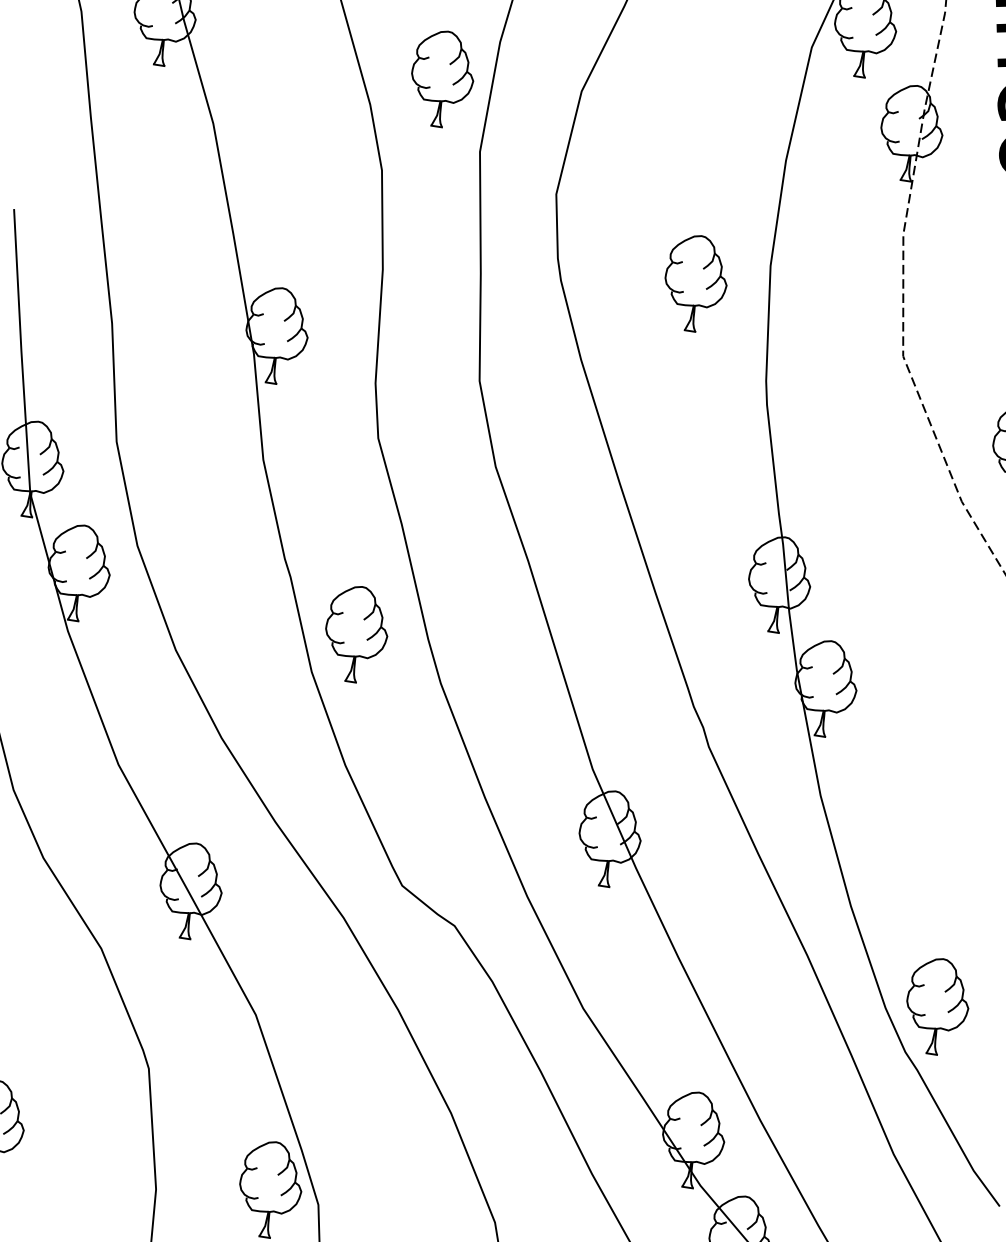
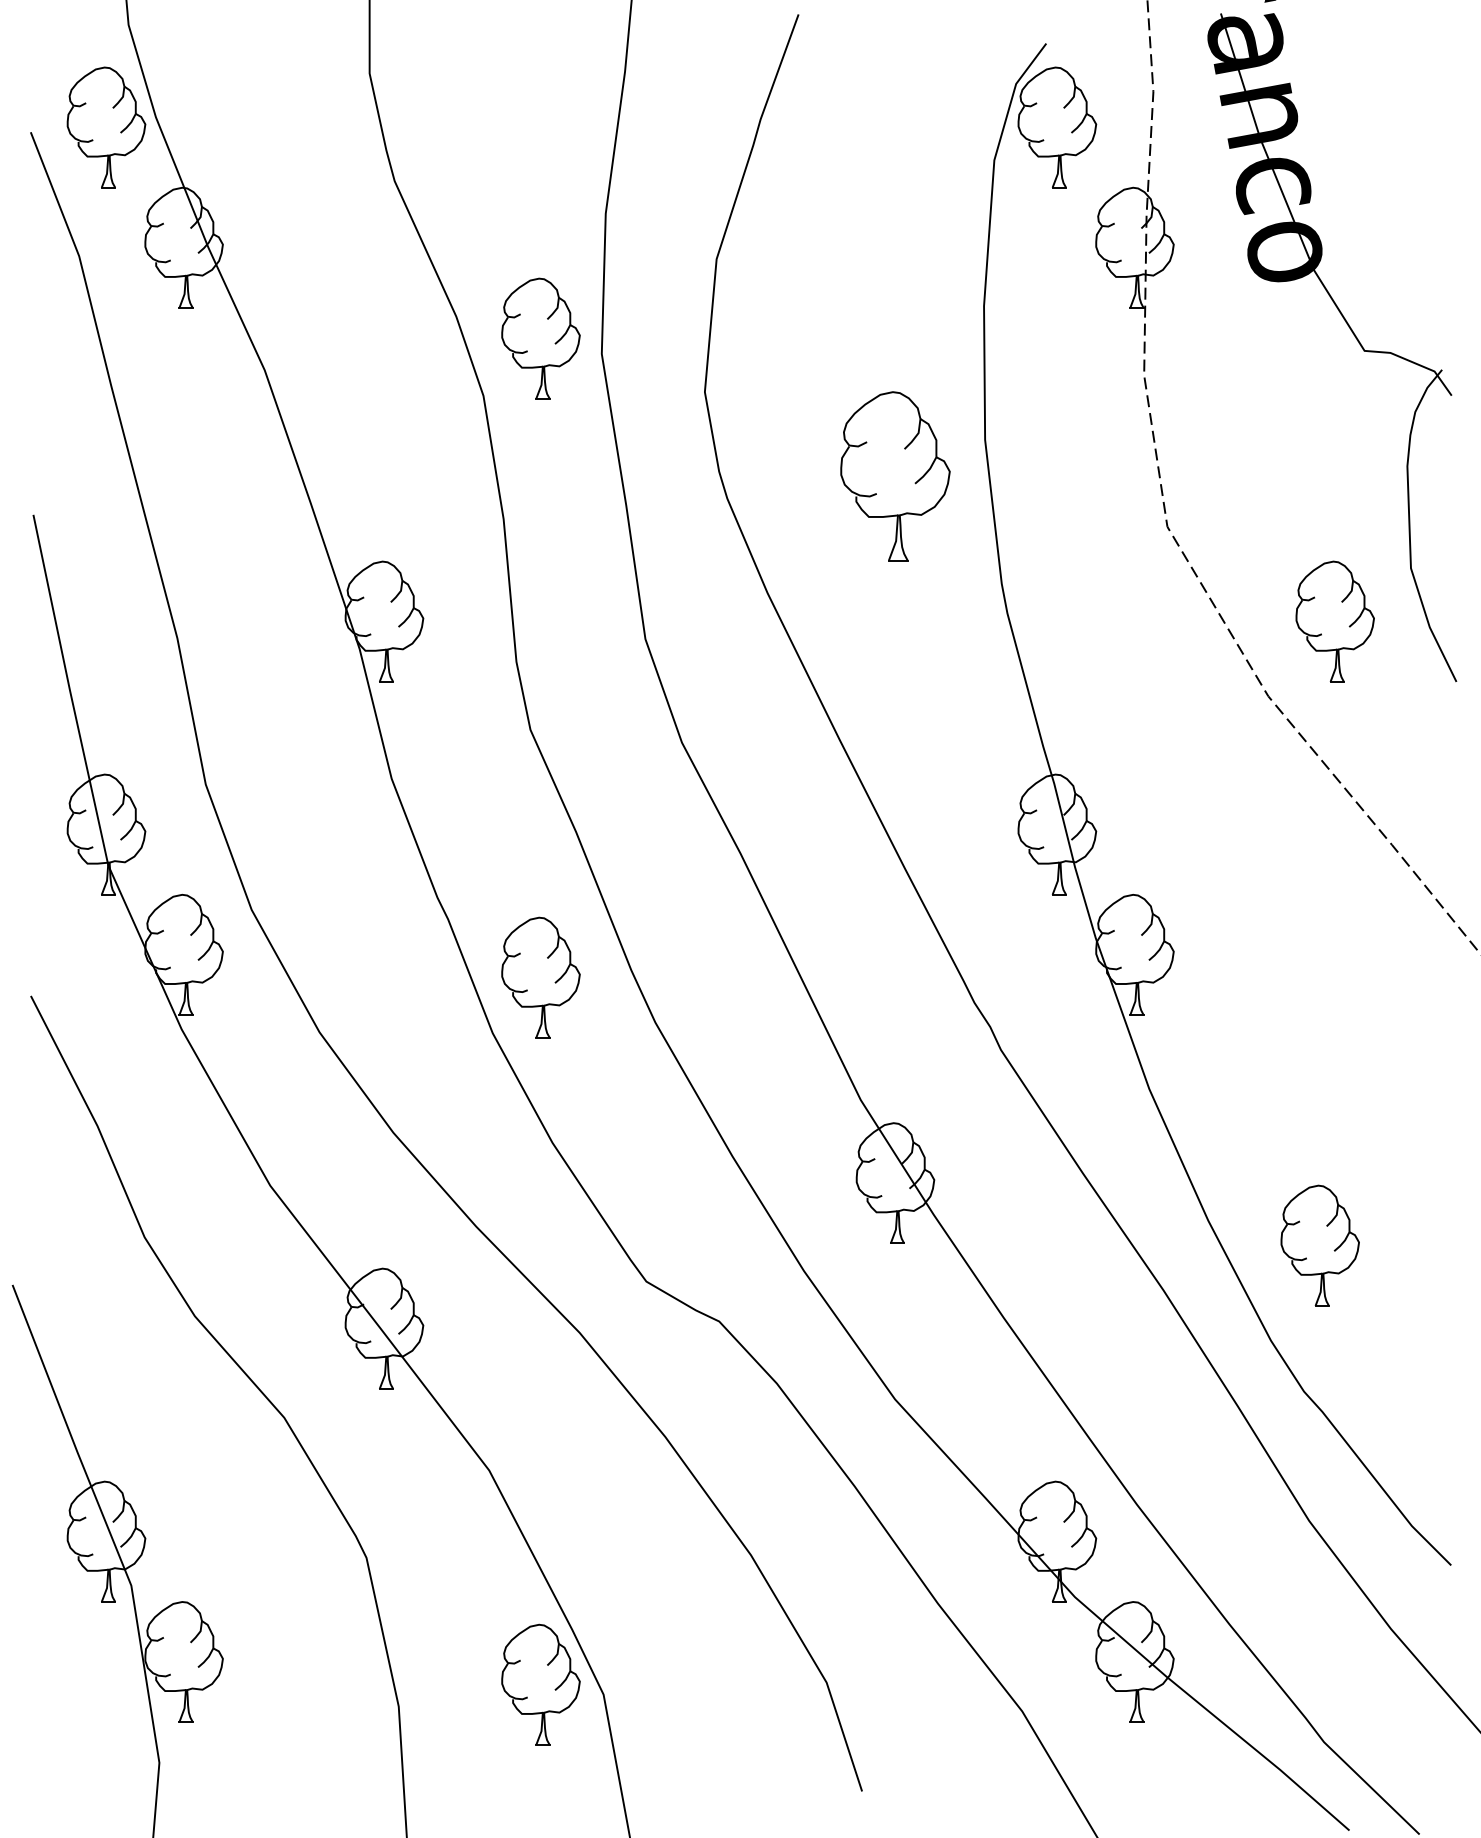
part: (442, 78) -> (540, 338), moved
part: (695, 282) -> (895, 475), size x1.4
part: (936, 1006) -> (1319, 1245), moved

